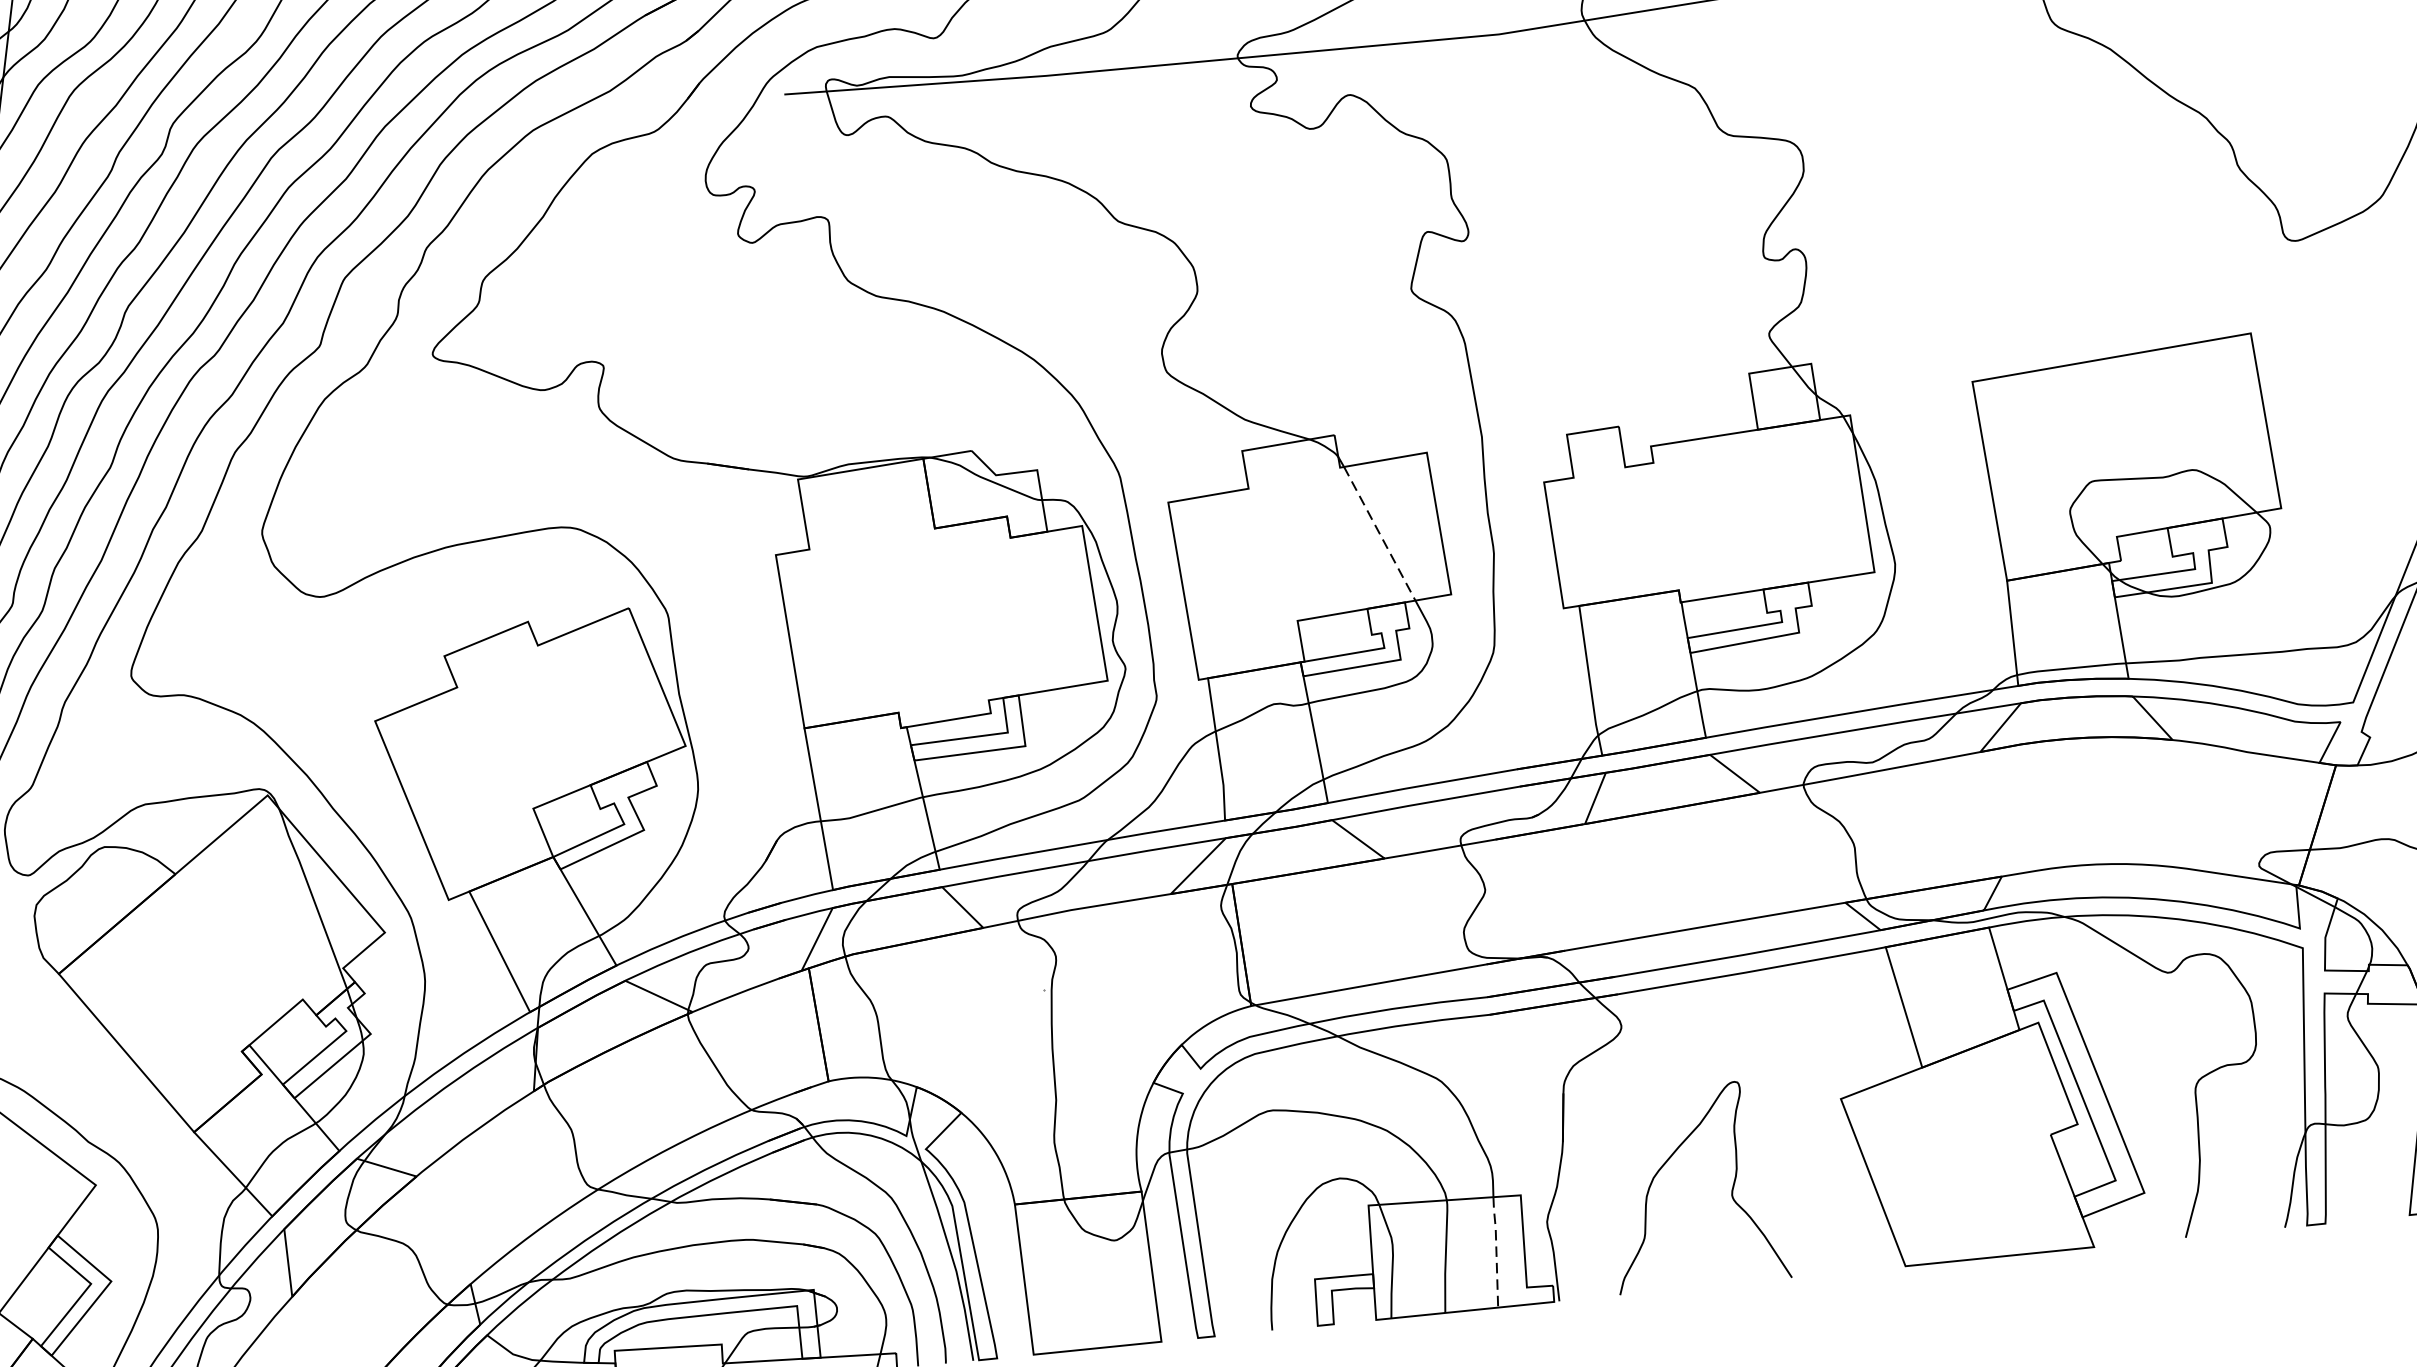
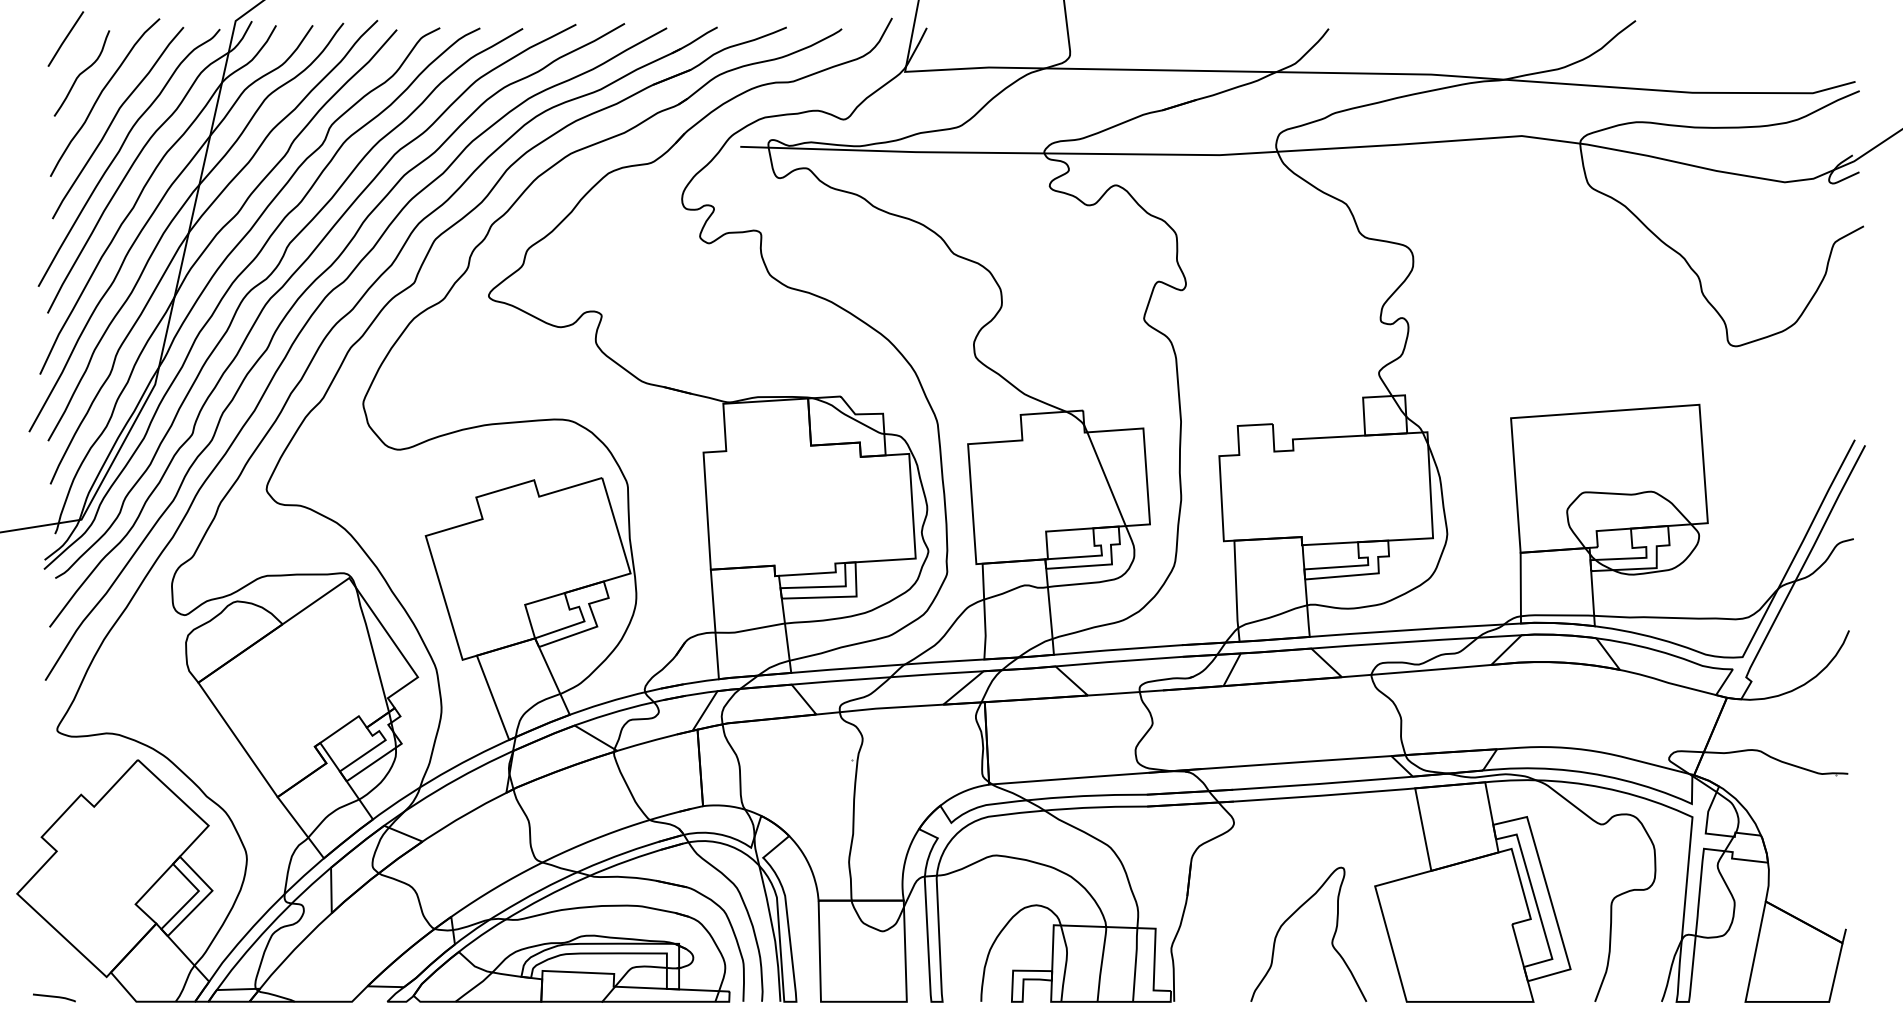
line: (1379, 534) -> (1106, 479), dashed -> solid
curve: (1672, 1156) -> (1295, 913), moved
line: (1495, 1250) -> (1135, 963), dashed -> solid

